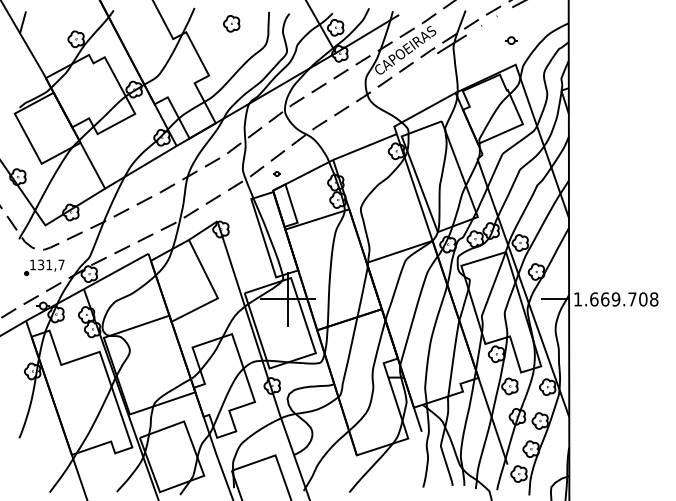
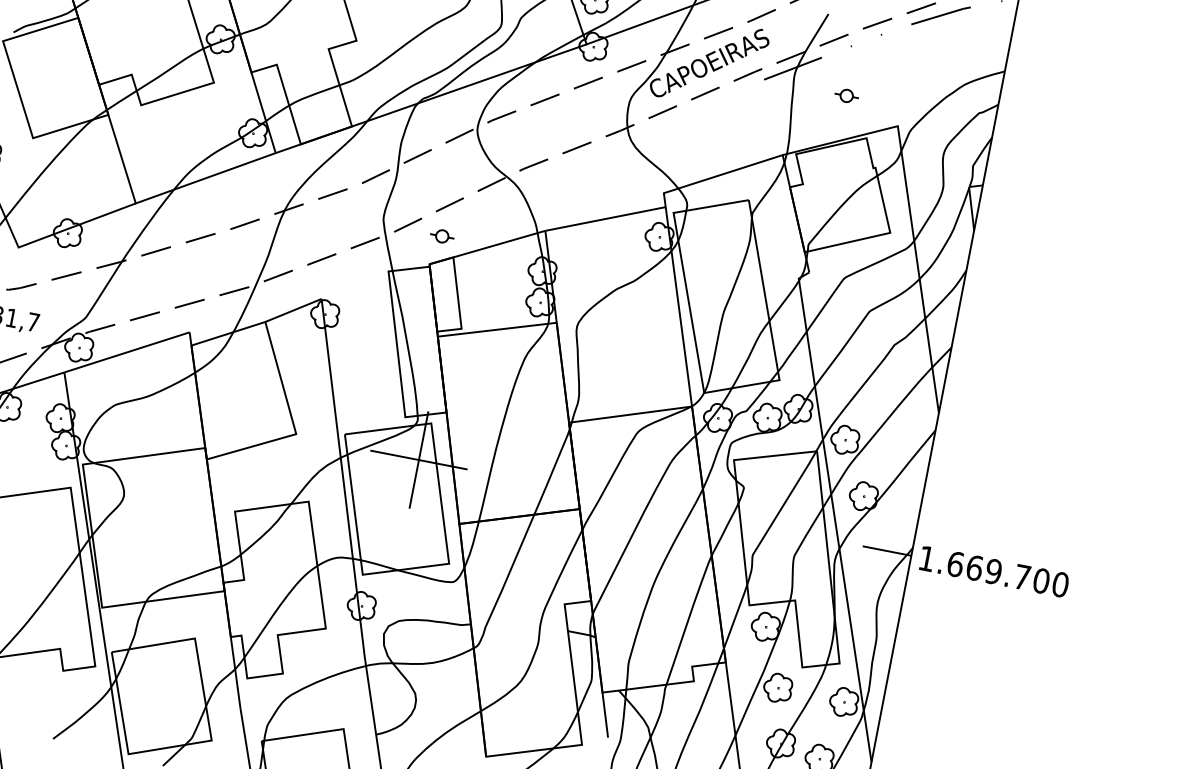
part: (511, 40) -> (846, 95), moved
part: (276, 173) -> (441, 235), size x1.67
text: (654, 299) -> (1061, 584), 1.669.708 -> 1.669.700

